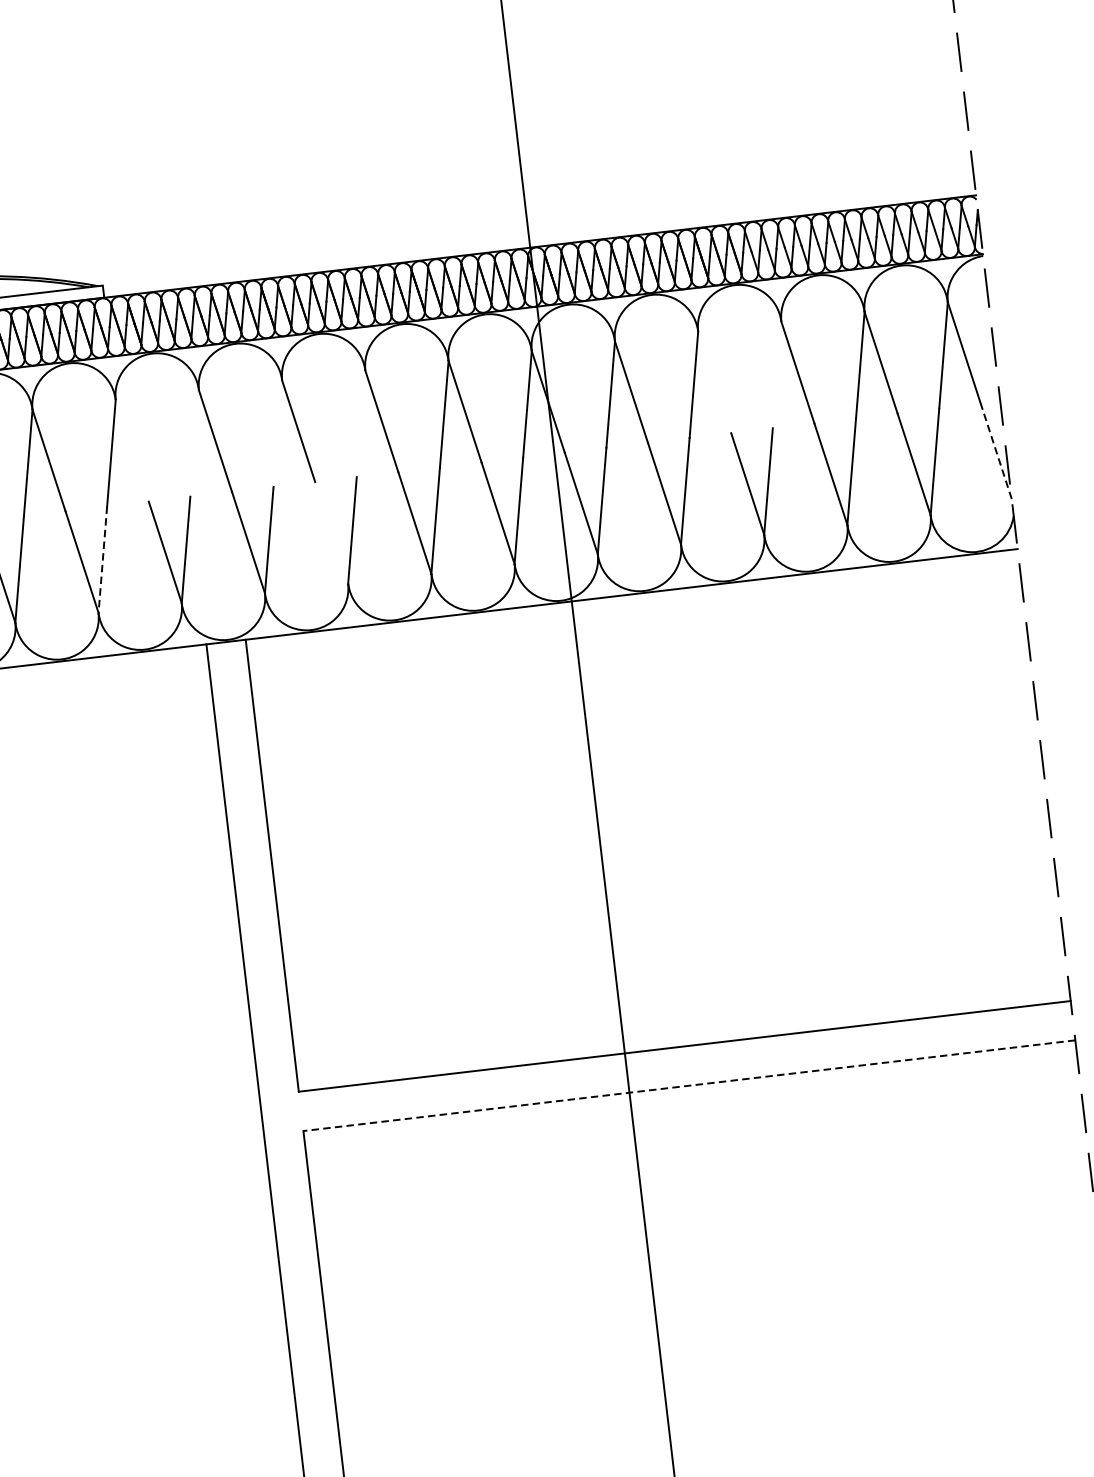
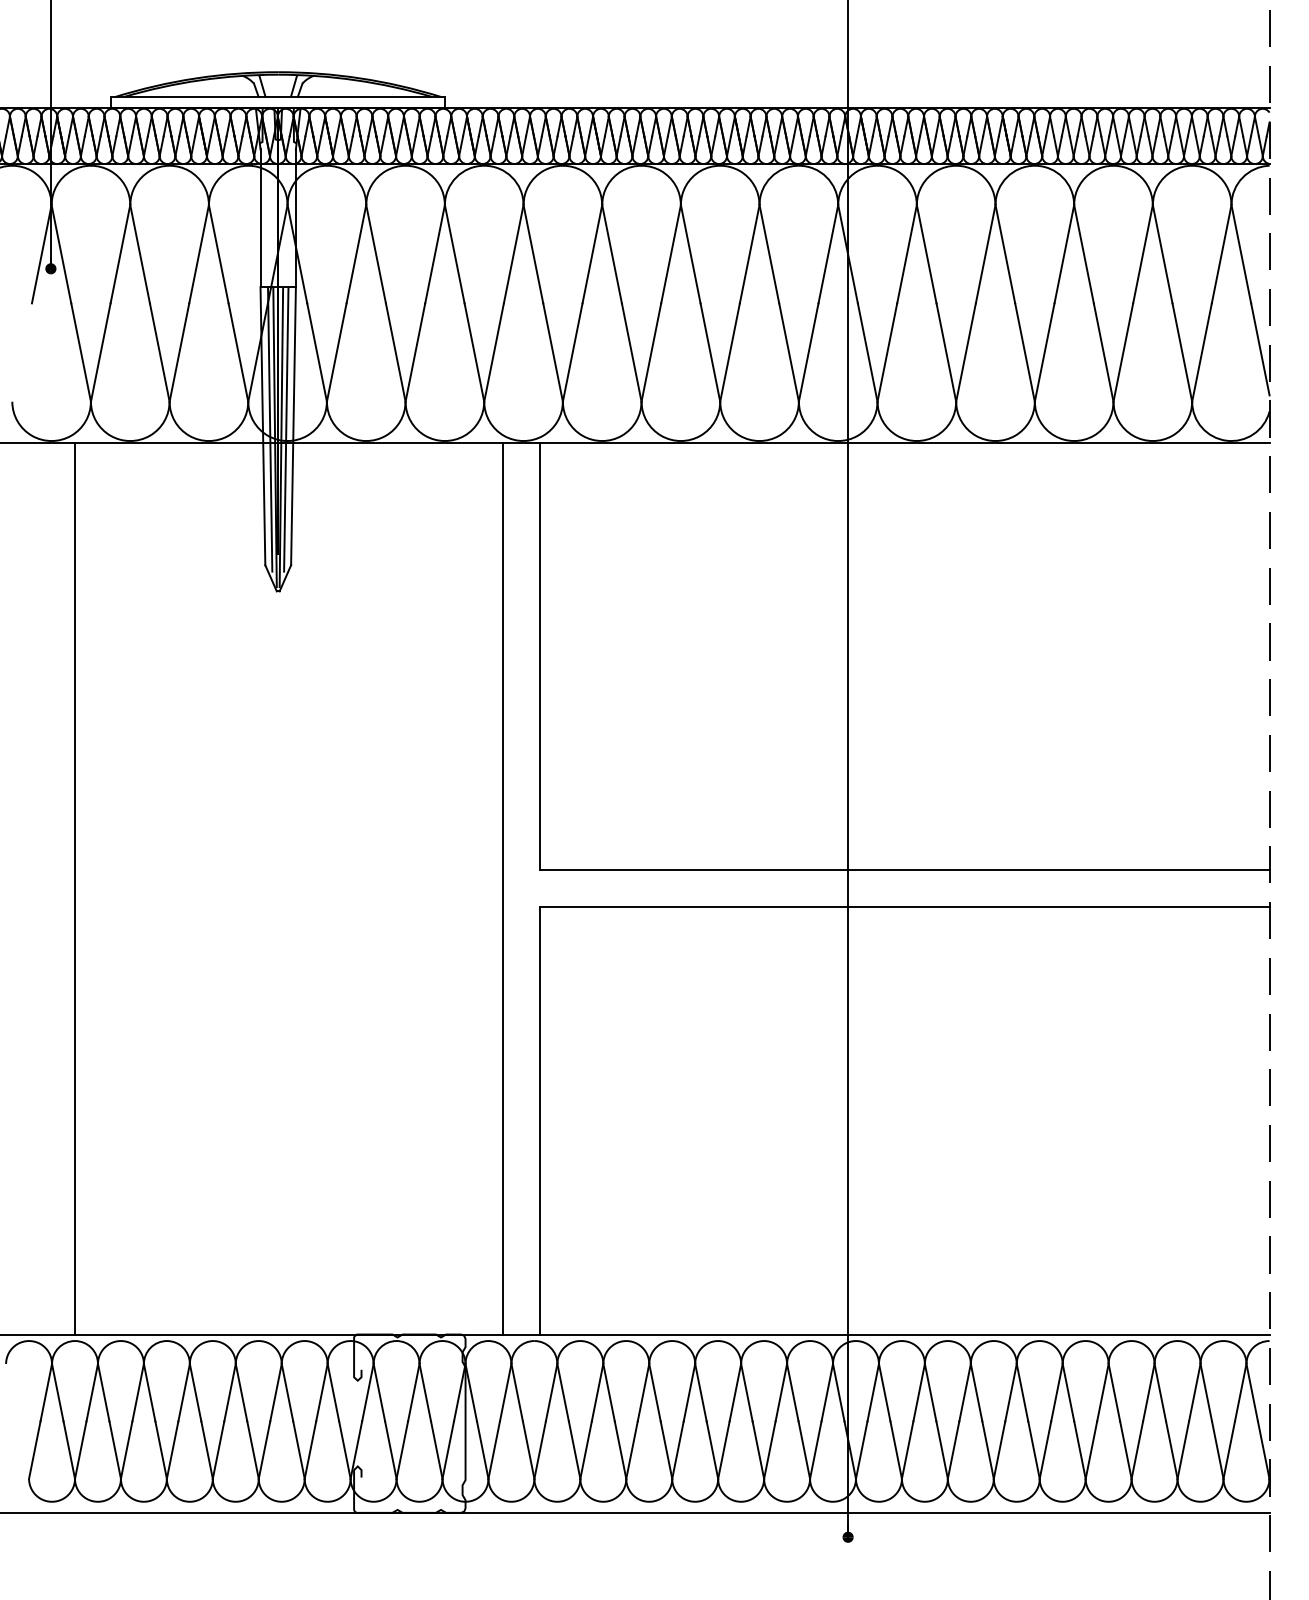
line: (777, 375) -> (1064, 254), added
line: (714, 382) -> (1005, 254), added
line: (360, 424) -> (670, 254), added
line: (278, 434) -> (592, 254), added
line: (194, 443) -> (513, 254), added
line: (132, 451) -> (454, 254), added
line: (996, 451) -> (1260, 349), dashed -> solid
line: (331, 532) -> (631, 352), added
line: (103, 560) -> (415, 353), dashed -> solid
line: (689, 1085) -> (904, 907), dashed -> solid

